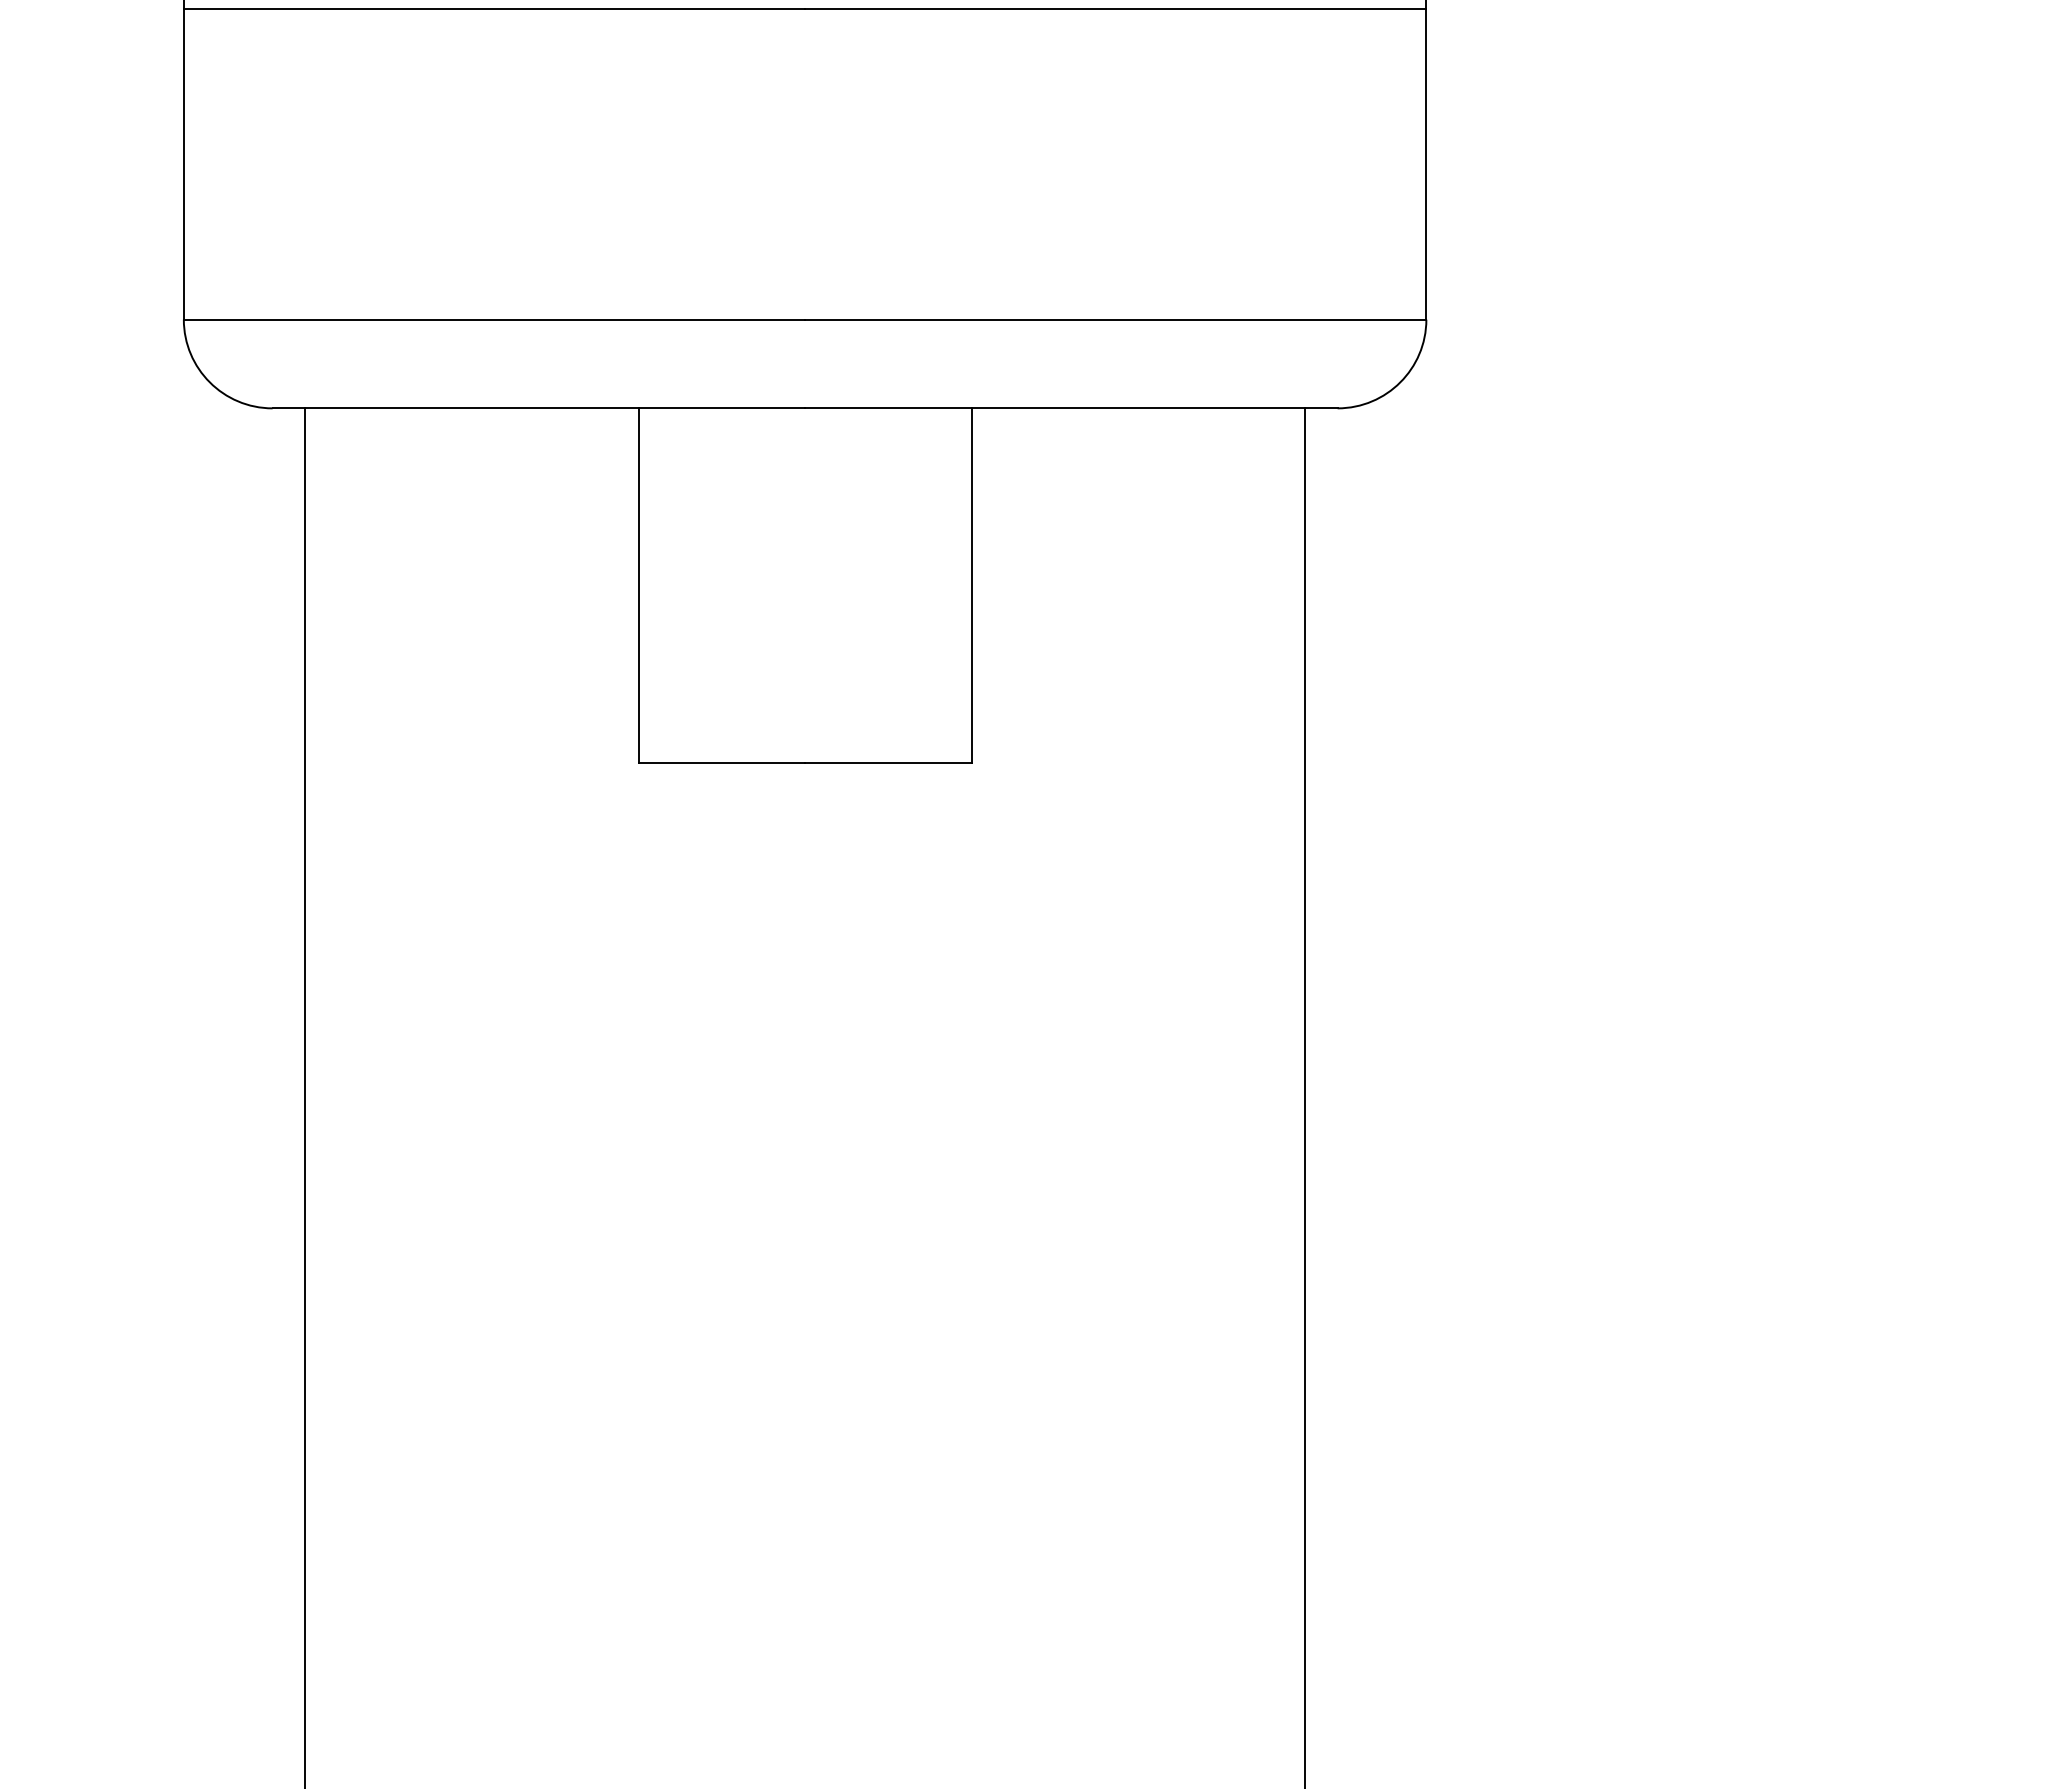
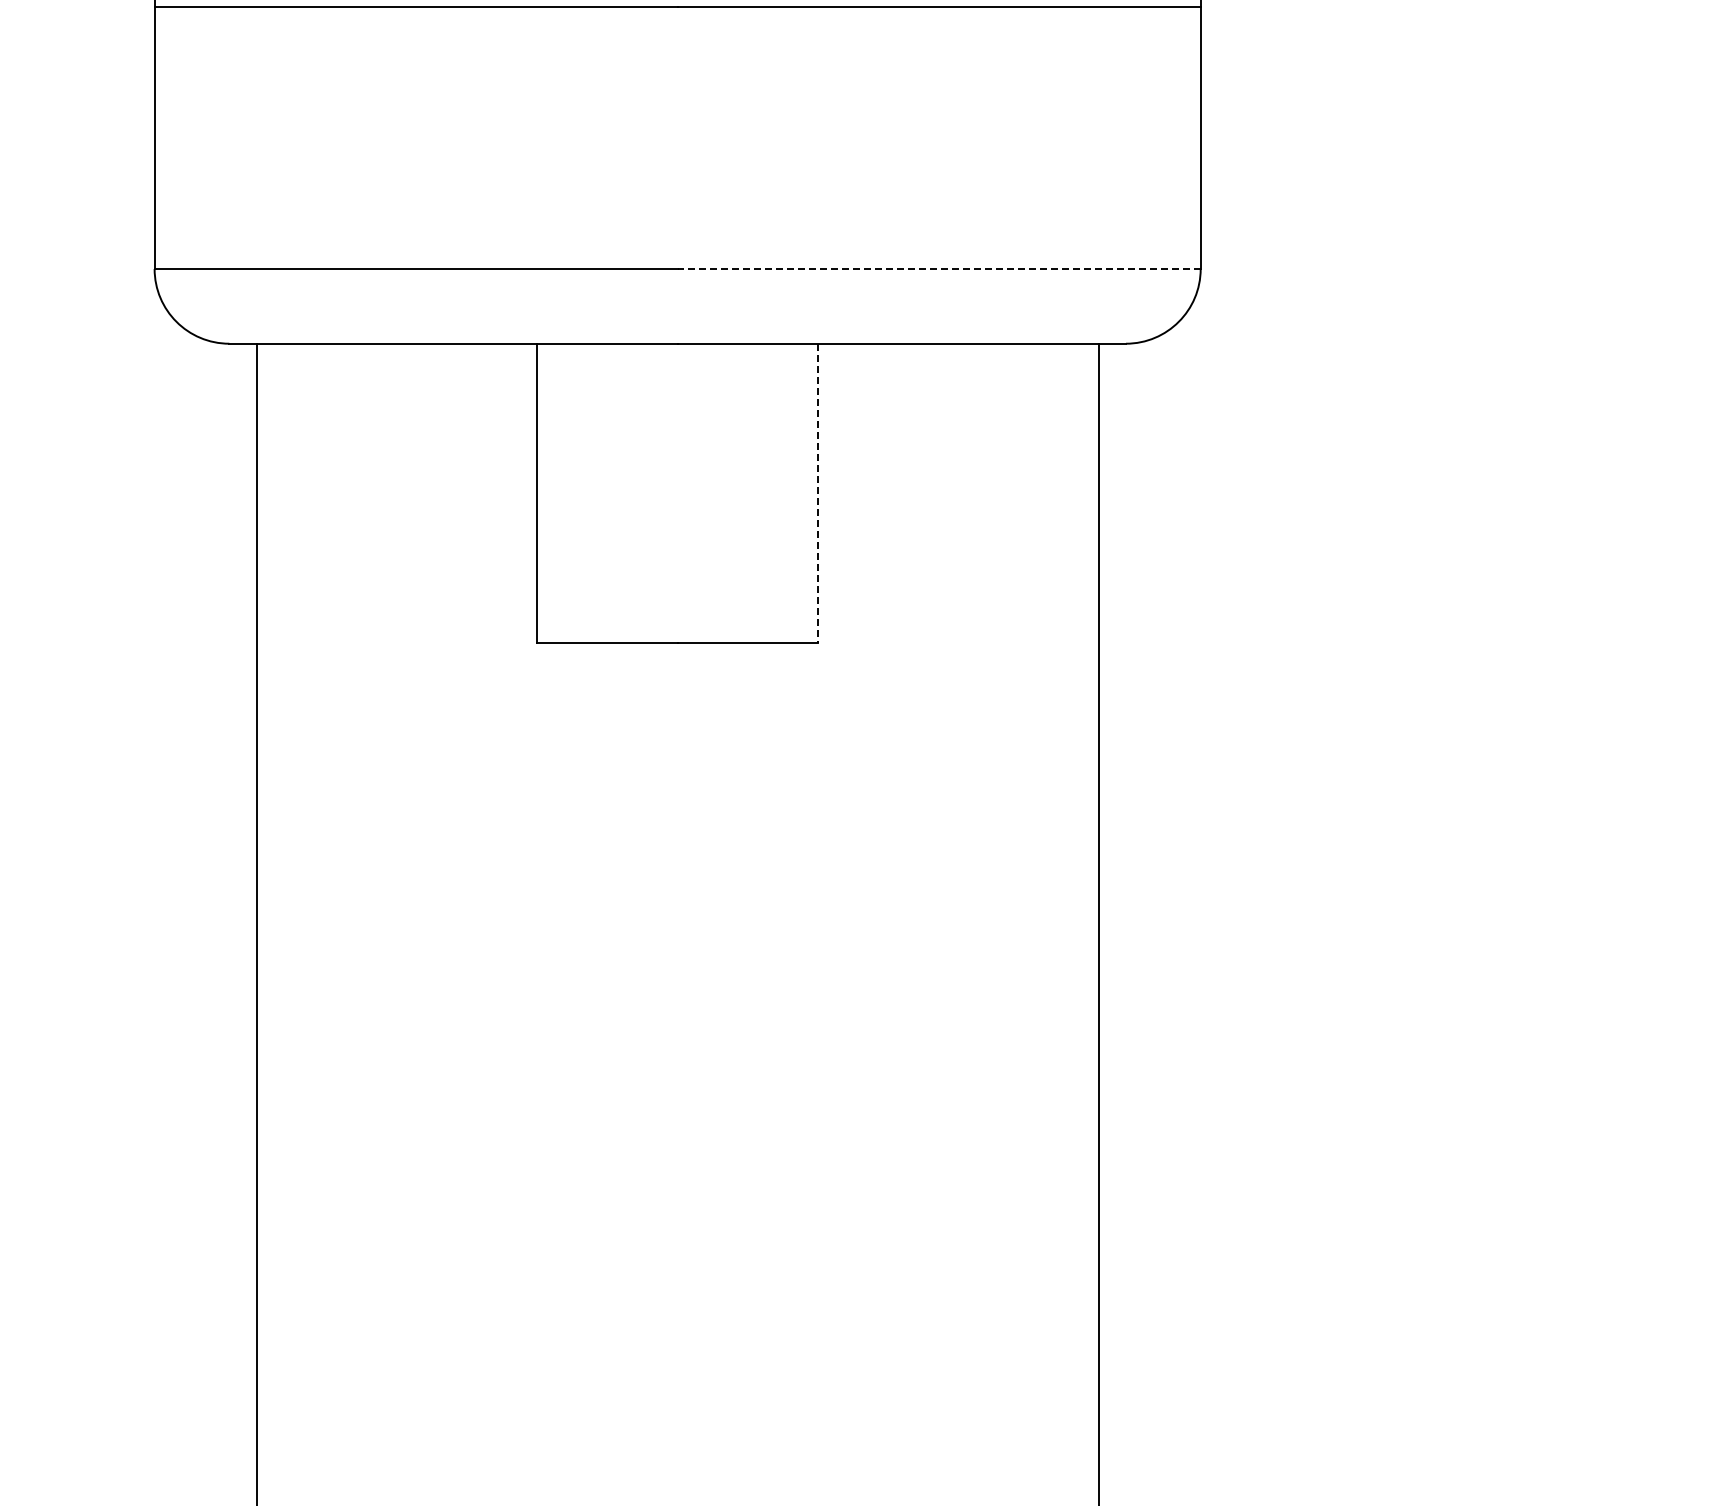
line: (1116, 320) -> (939, 269), solid -> dashed
line: (971, 586) -> (817, 493), solid -> dashed

